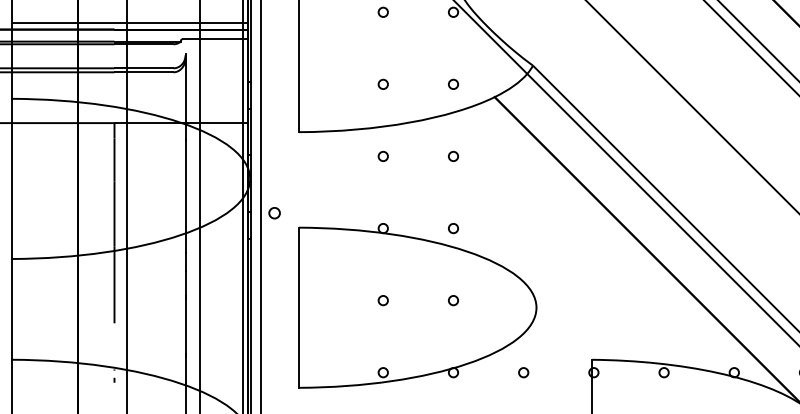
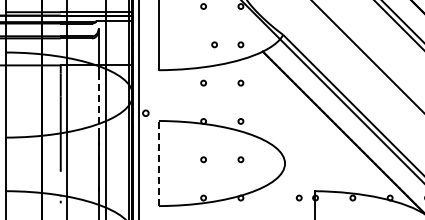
circle: (383, 83) -> (214, 44), moved
line: (185, 196) -> (98, 104), solid -> dashed
line: (298, 307) -> (158, 163), solid -> dashed
circle: (522, 371) -> (298, 197), moved

